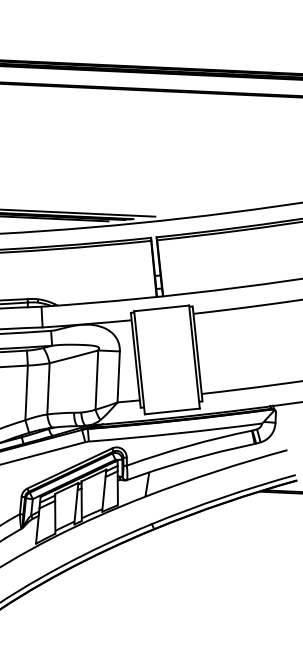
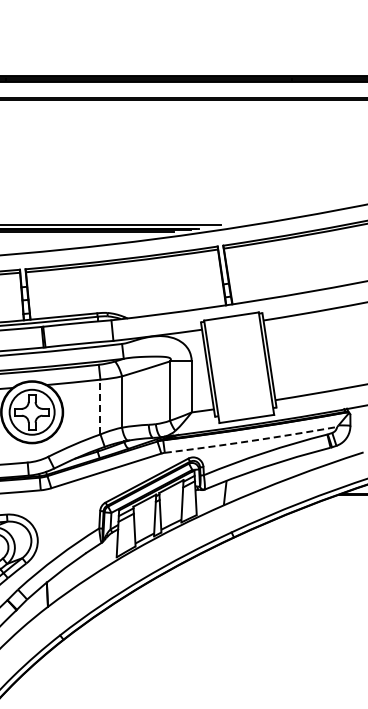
line: (26, 392) -> (100, 406), solid -> dashed
arc: (175, 434) -> (251, 441), solid -> dashed

